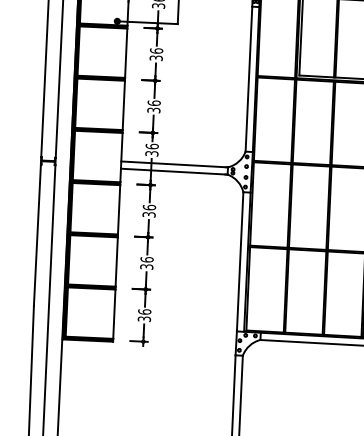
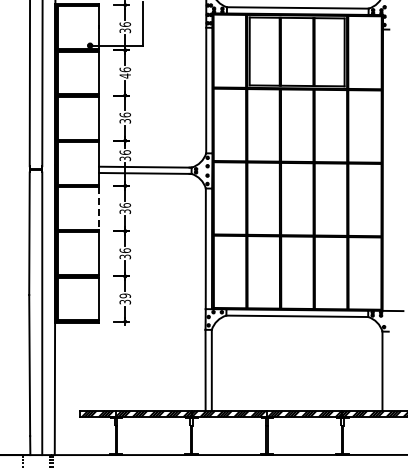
text: (156, 57) -> (125, 75), 36 -> 46
line: (119, 210) -> (99, 209), solid -> dashed
text: (143, 311) -> (124, 295), 36 -> 39

